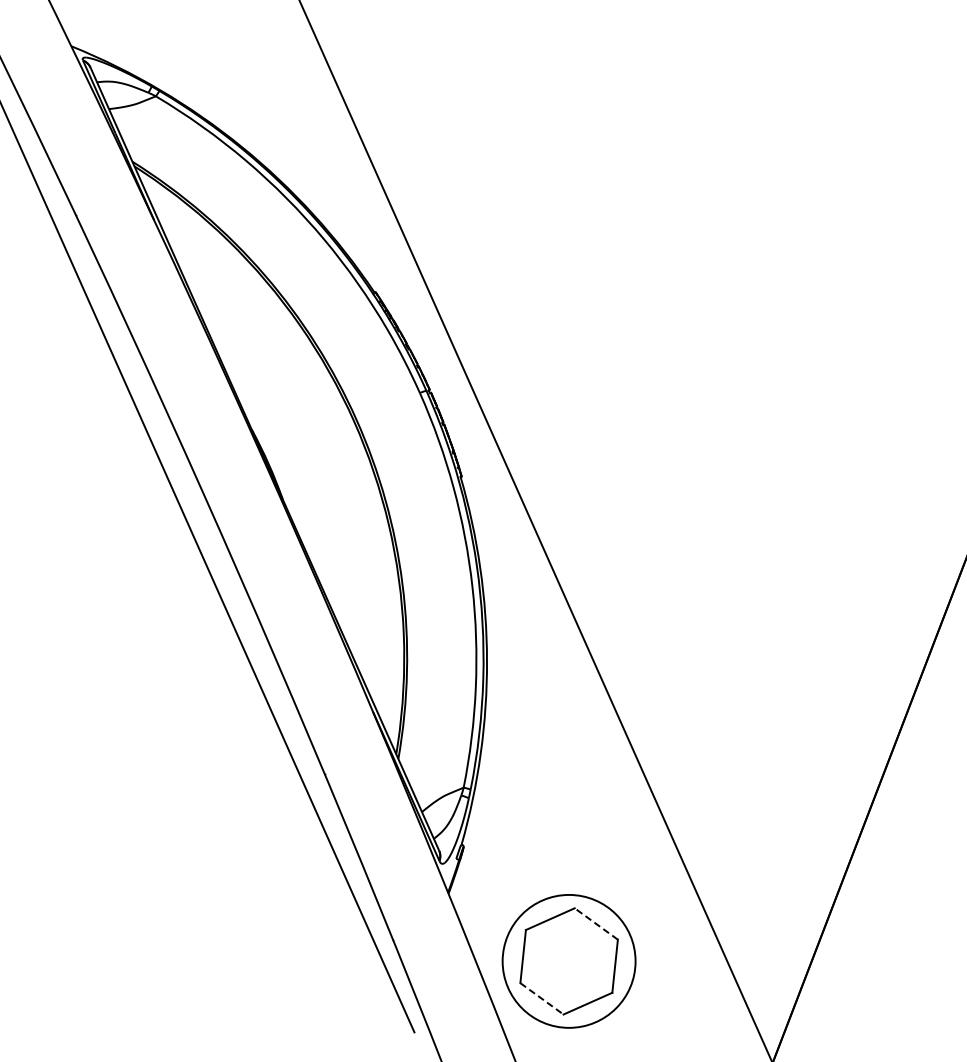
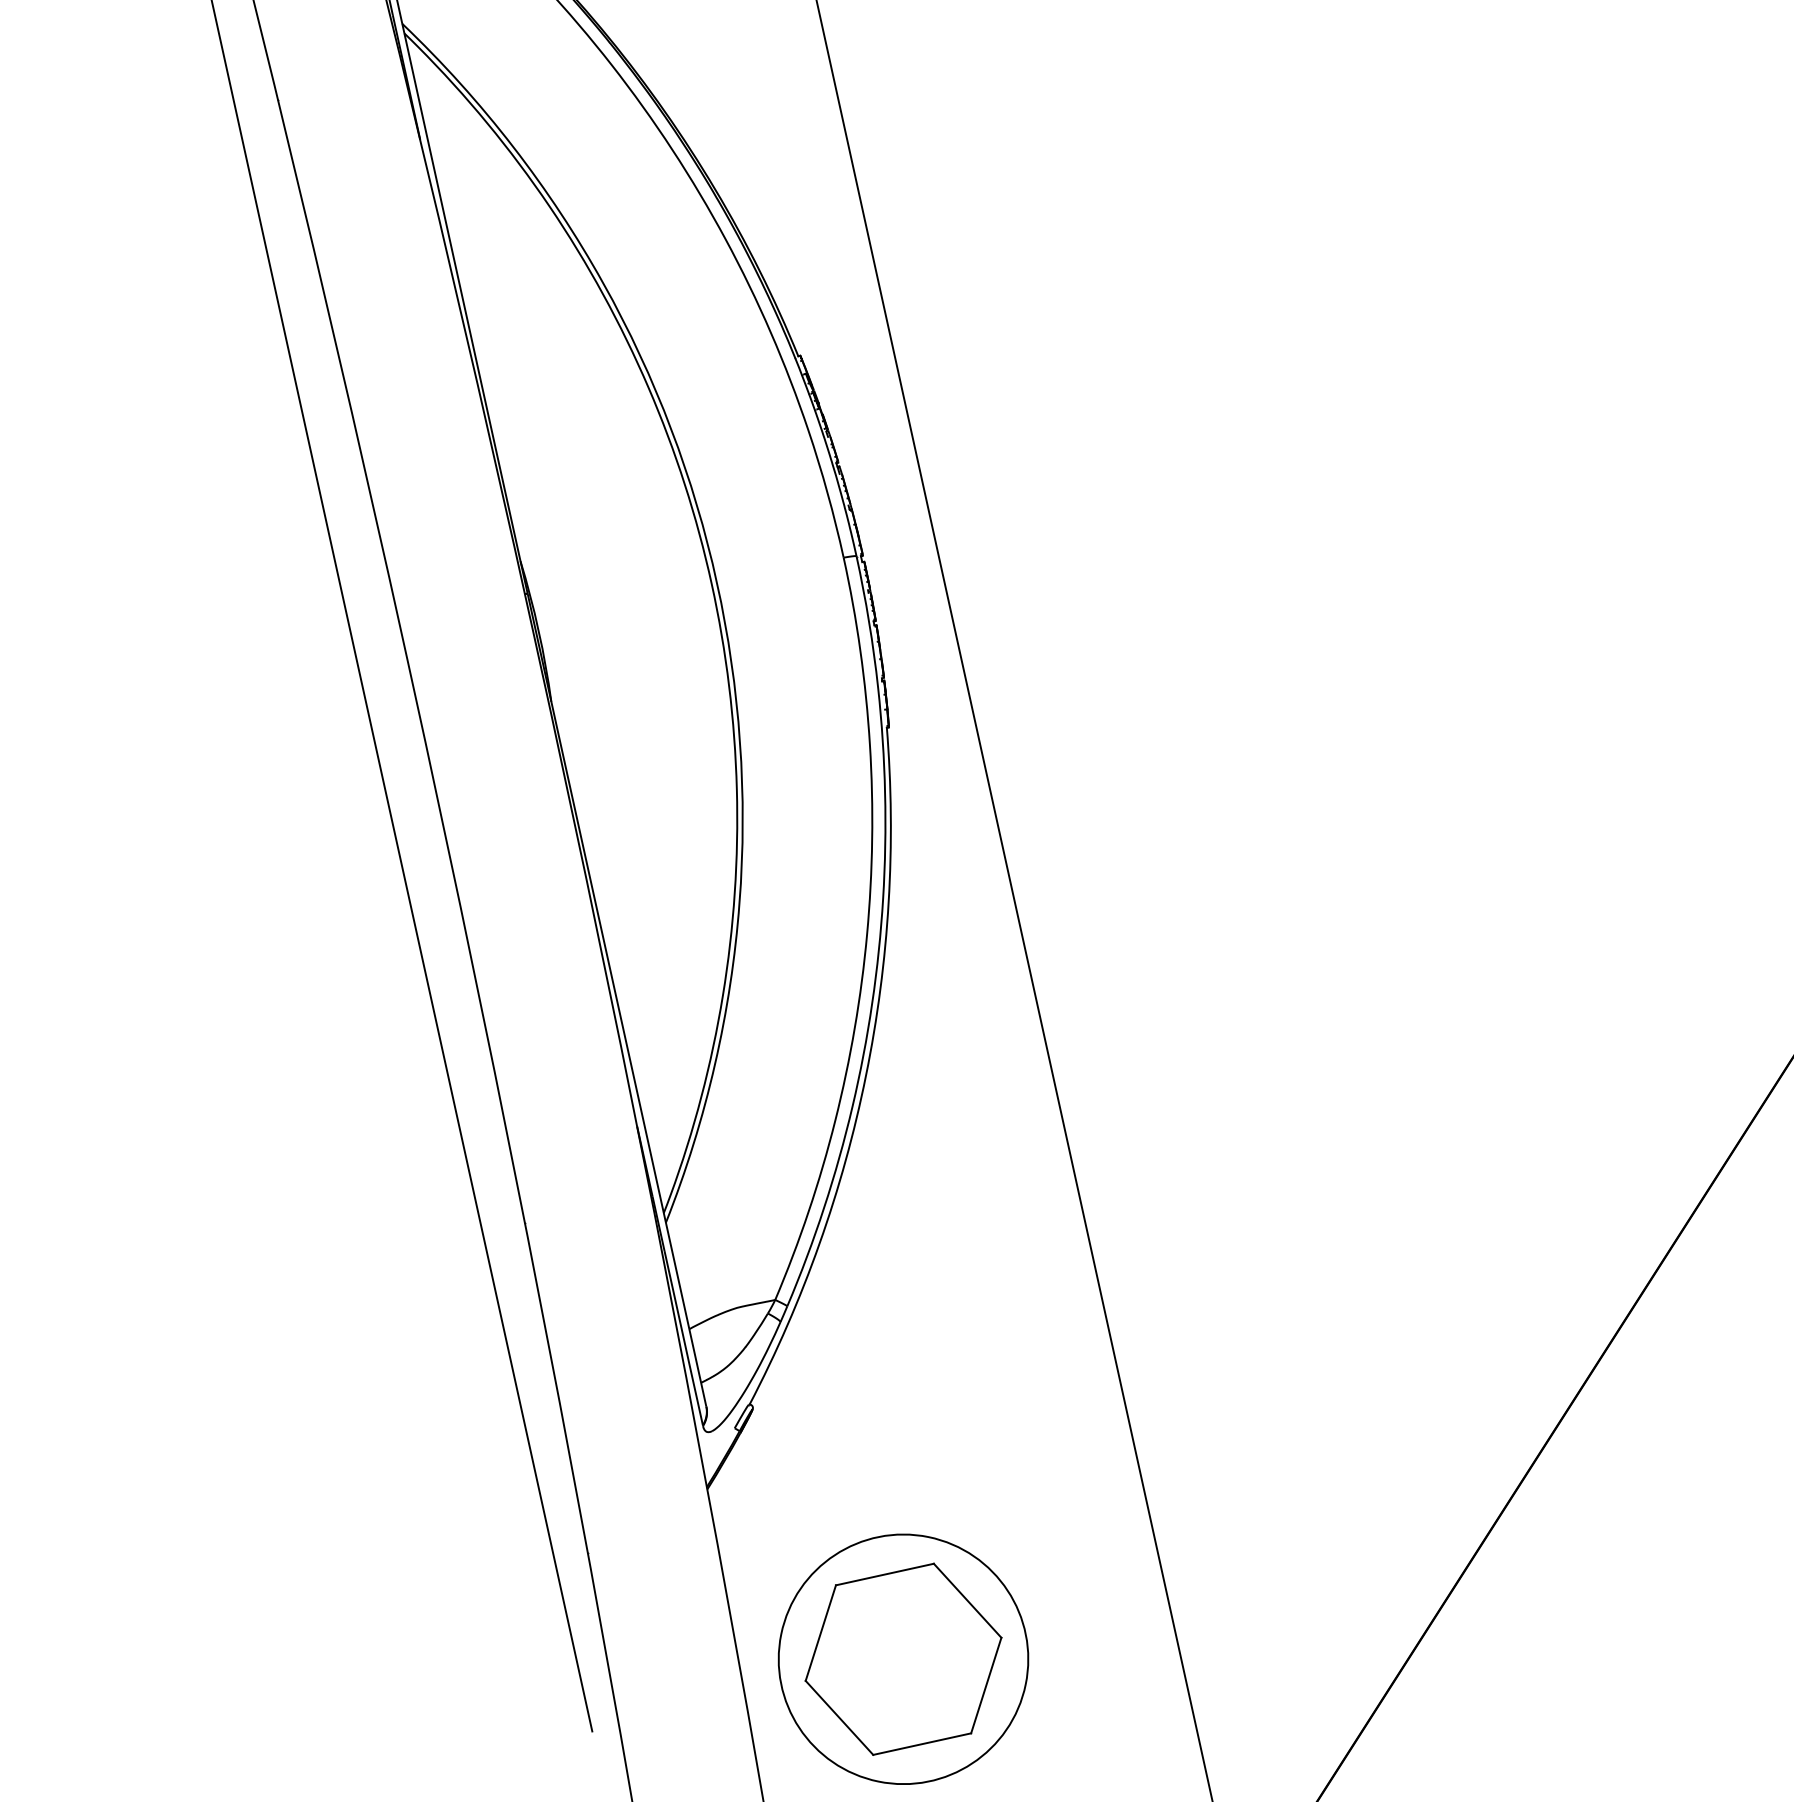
line: (596, 923) -> (968, 1599), dashed -> solid
line: (541, 998) -> (838, 1717), dashed -> solid

